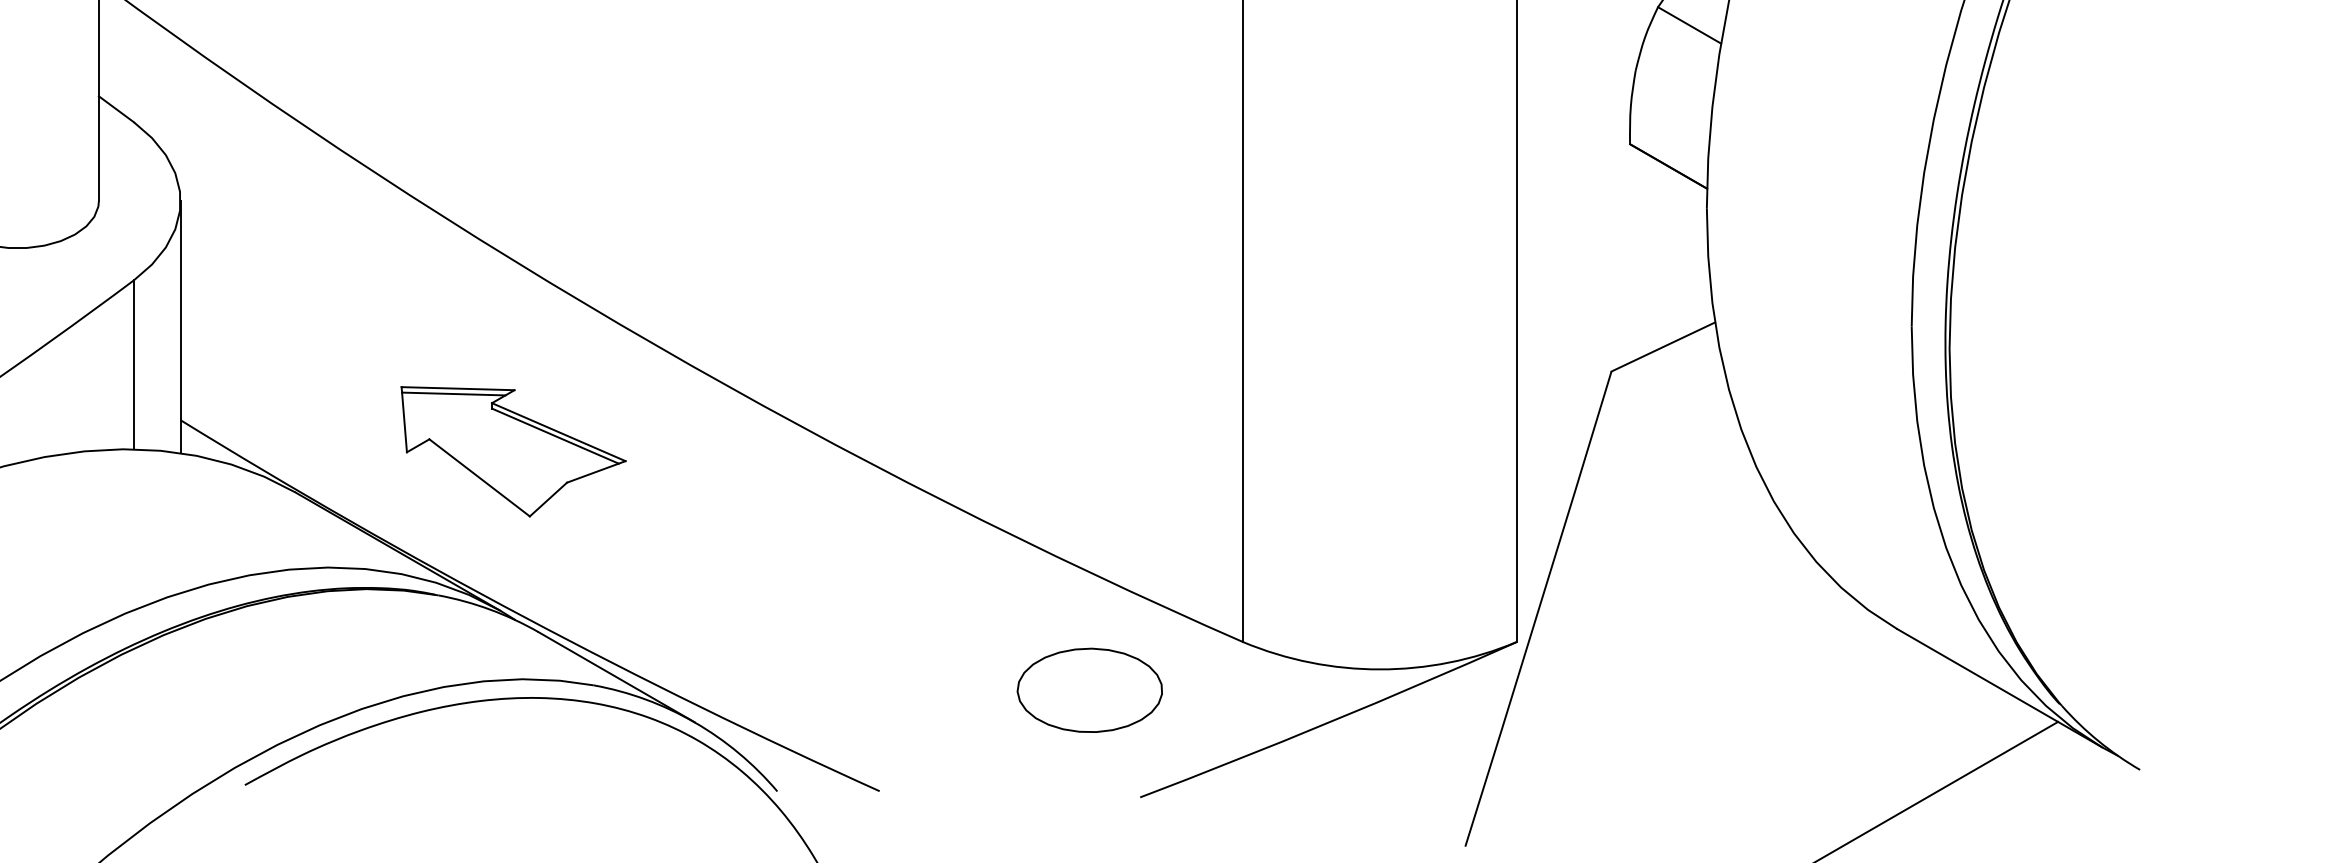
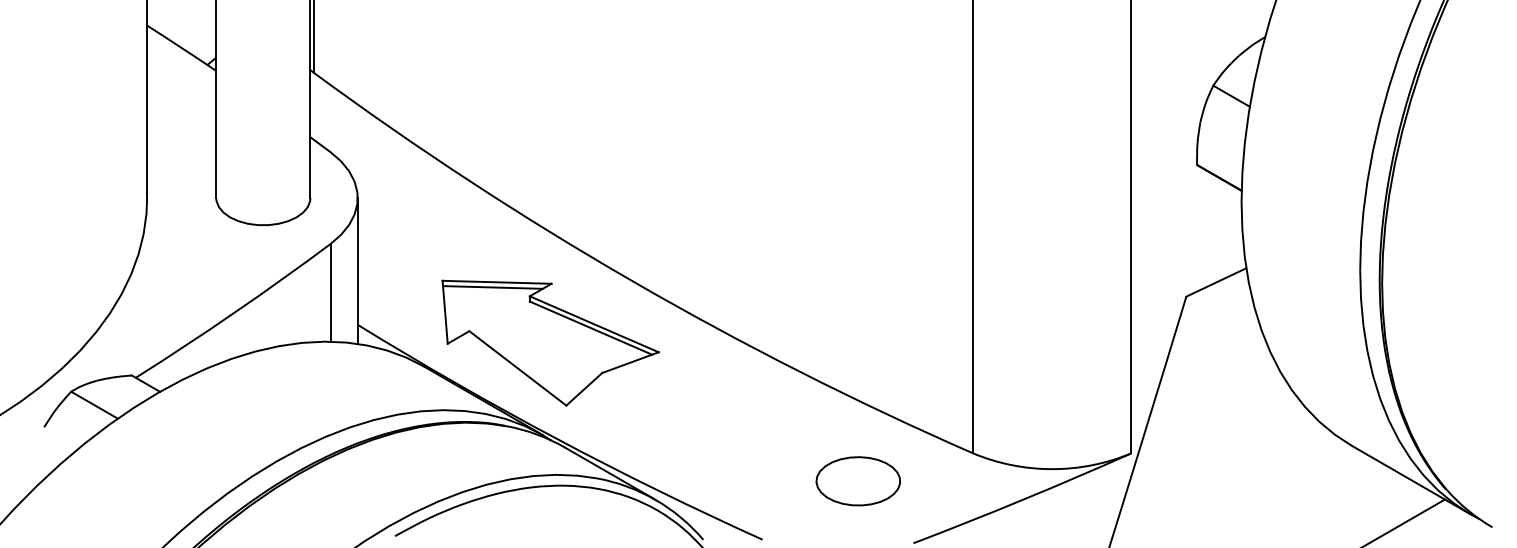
part: (513, 450) -> (550, 342), size x1.67
part: (1088, 690) -> (857, 481), moved

